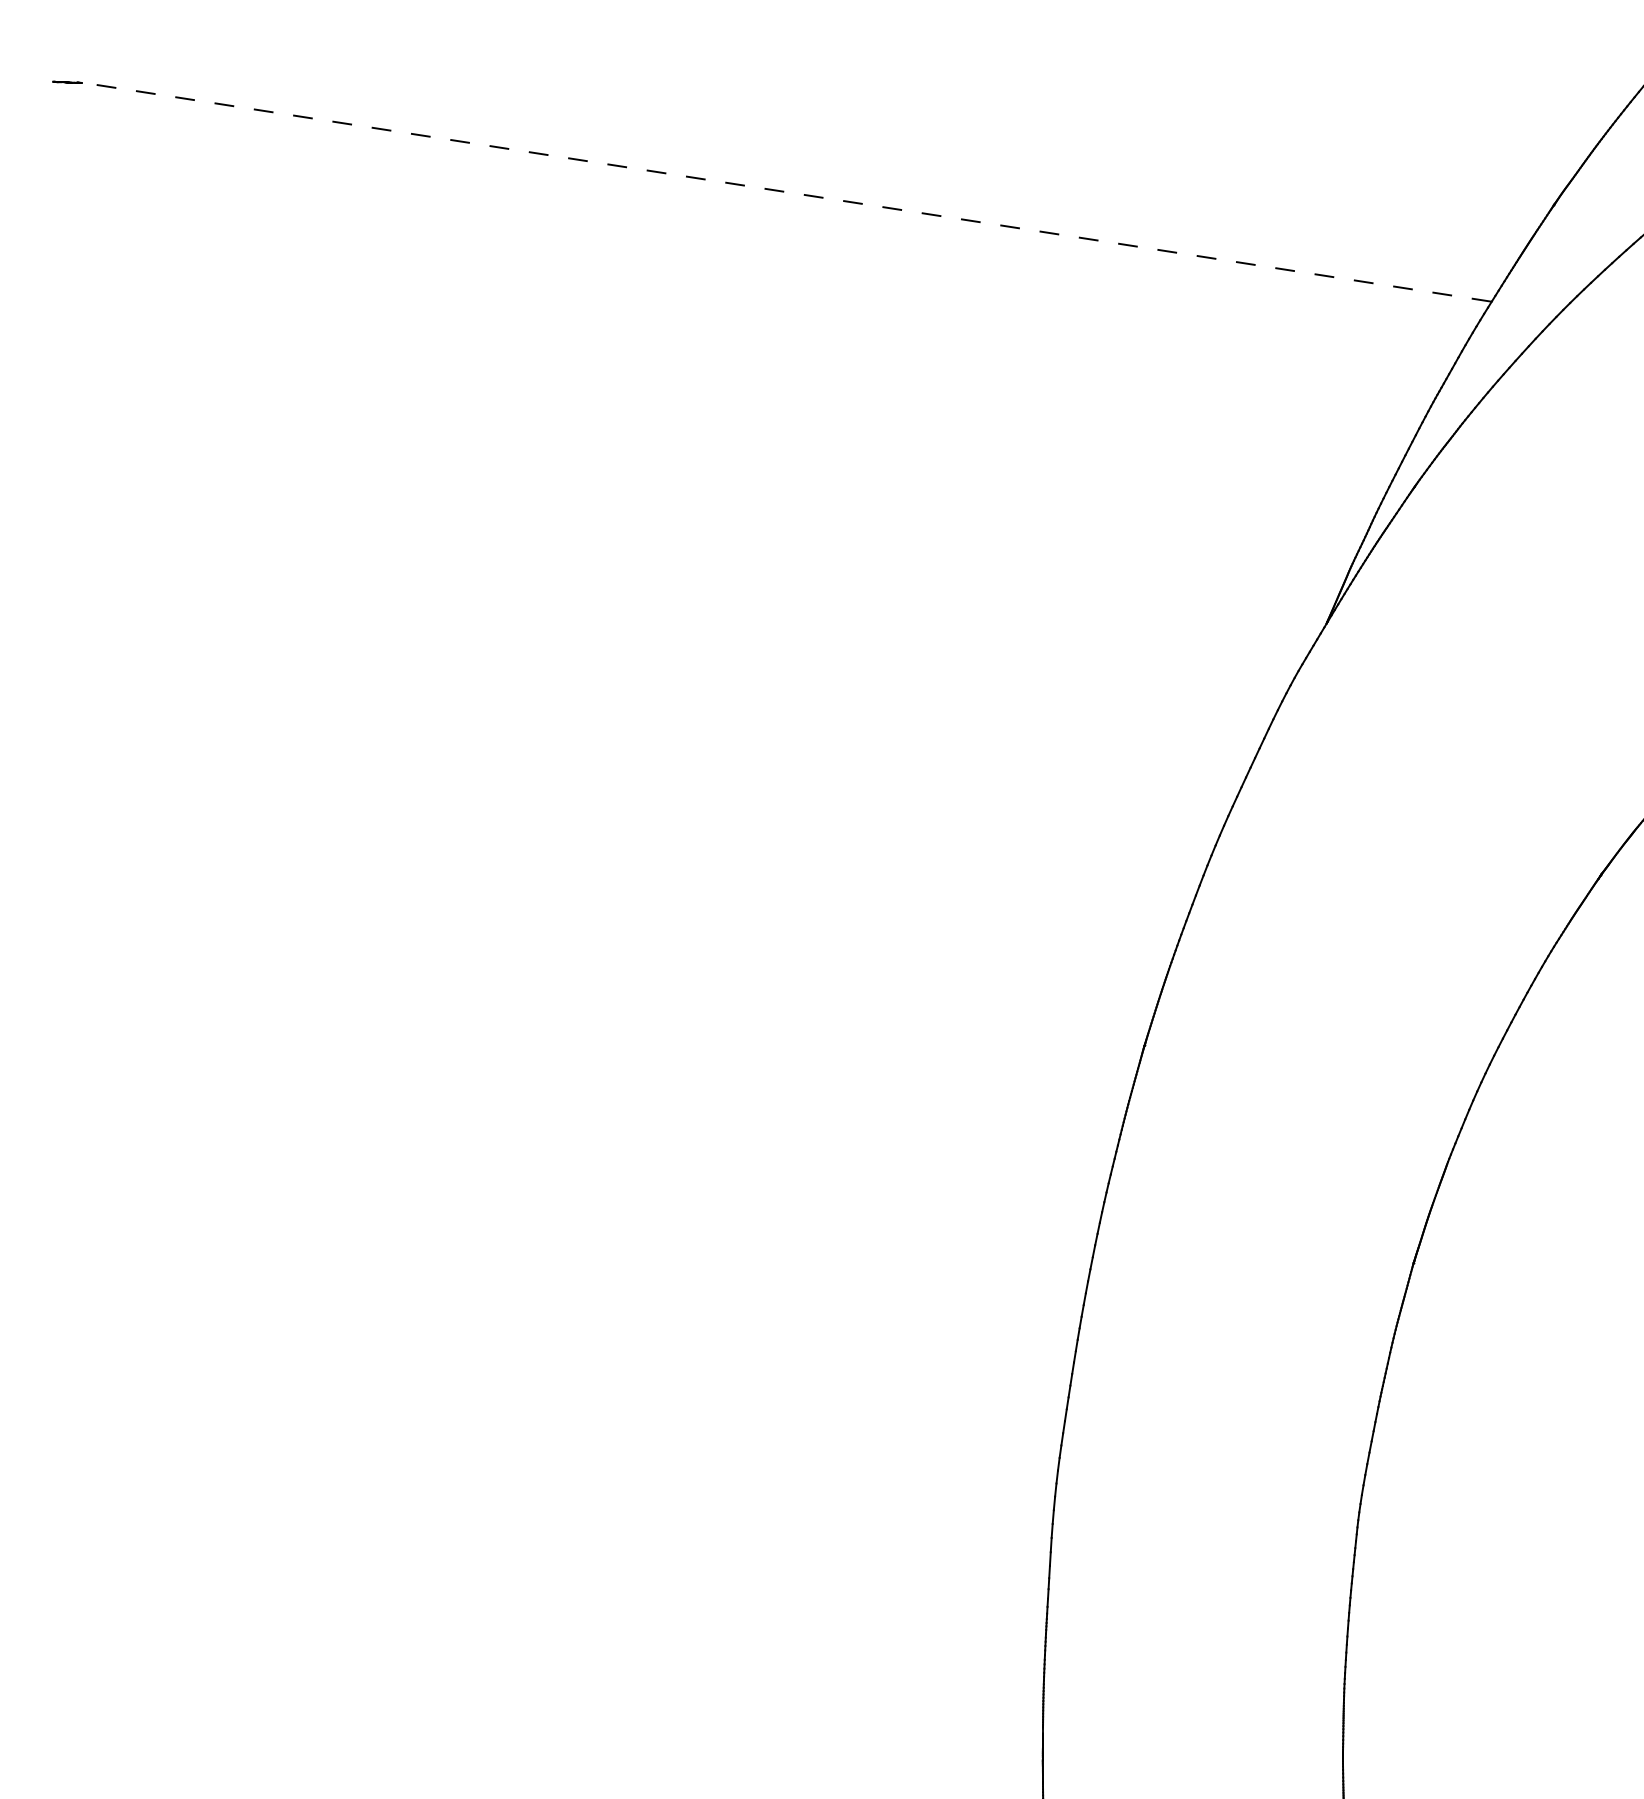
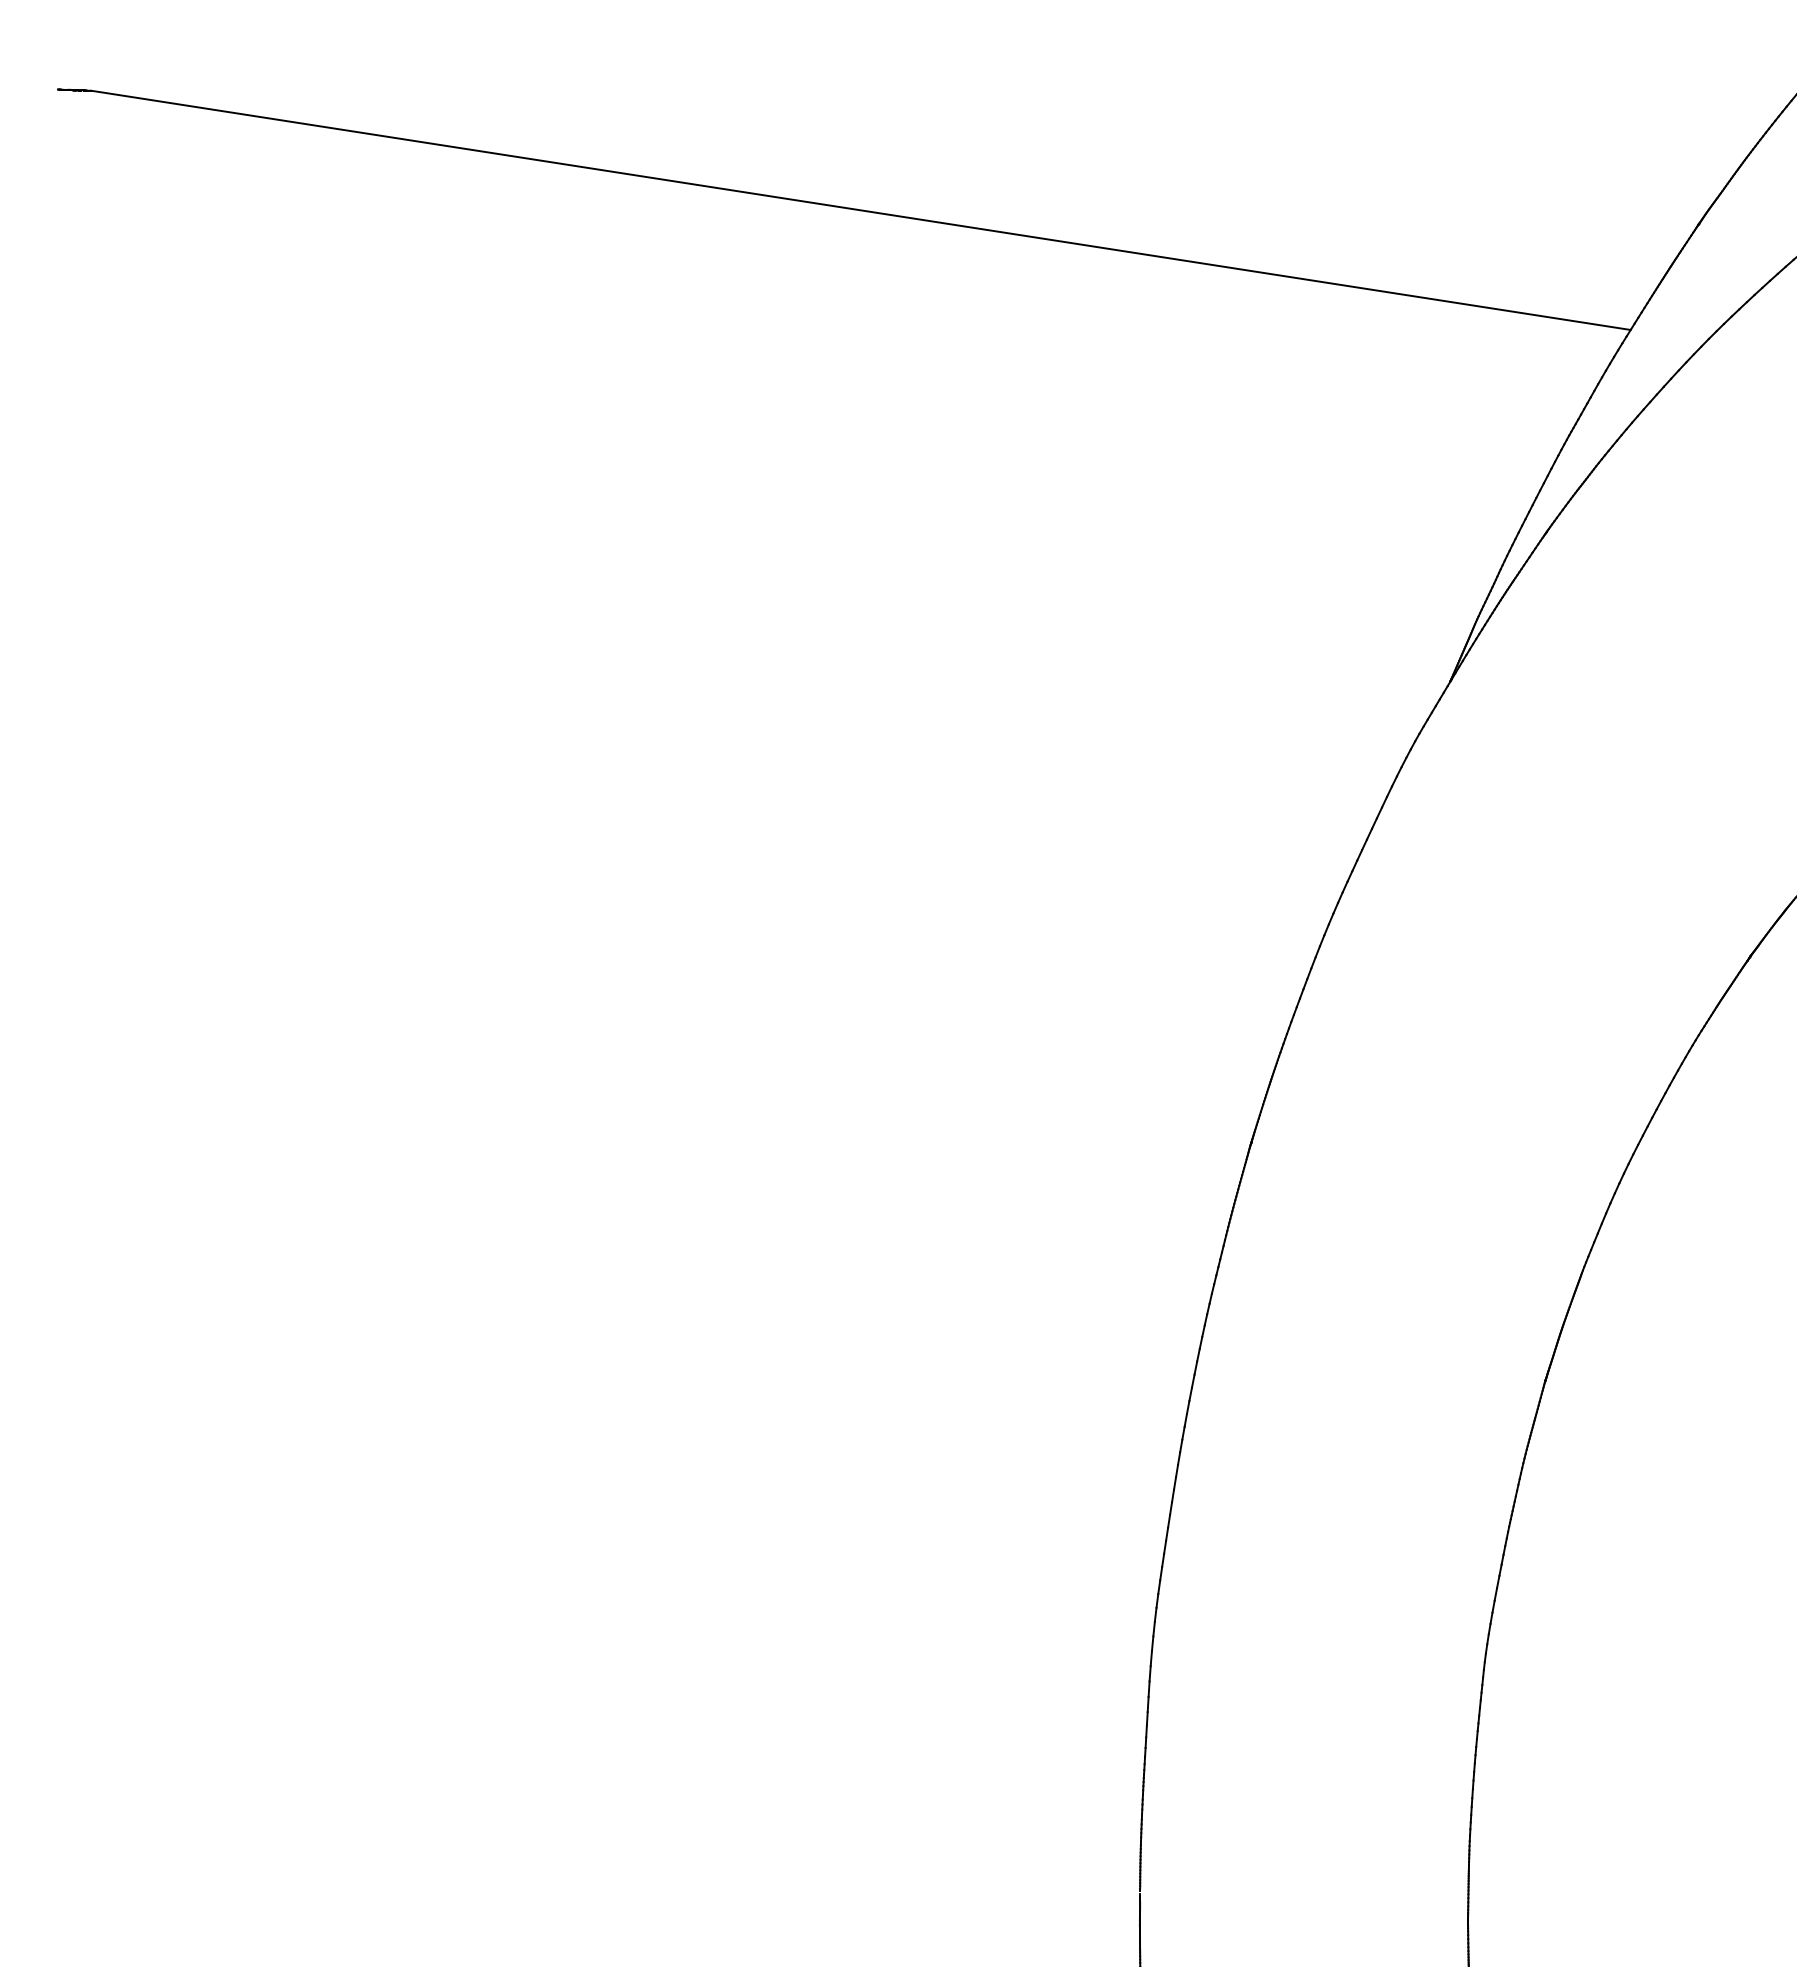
line: (786, 192) -> (859, 210), dashed -> solid

